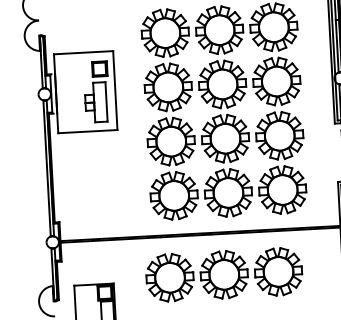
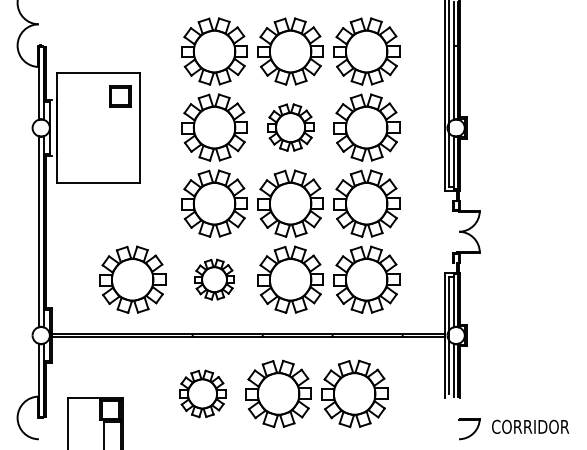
part: (222, 84) -> (290, 127), size x0.7
part: (96, 102) -> (112, 143), removed
part: (174, 195) -> (214, 279), size x0.6
part: (115, 198) -> (132, 279), added
part: (169, 277) -> (202, 393), size x0.7

